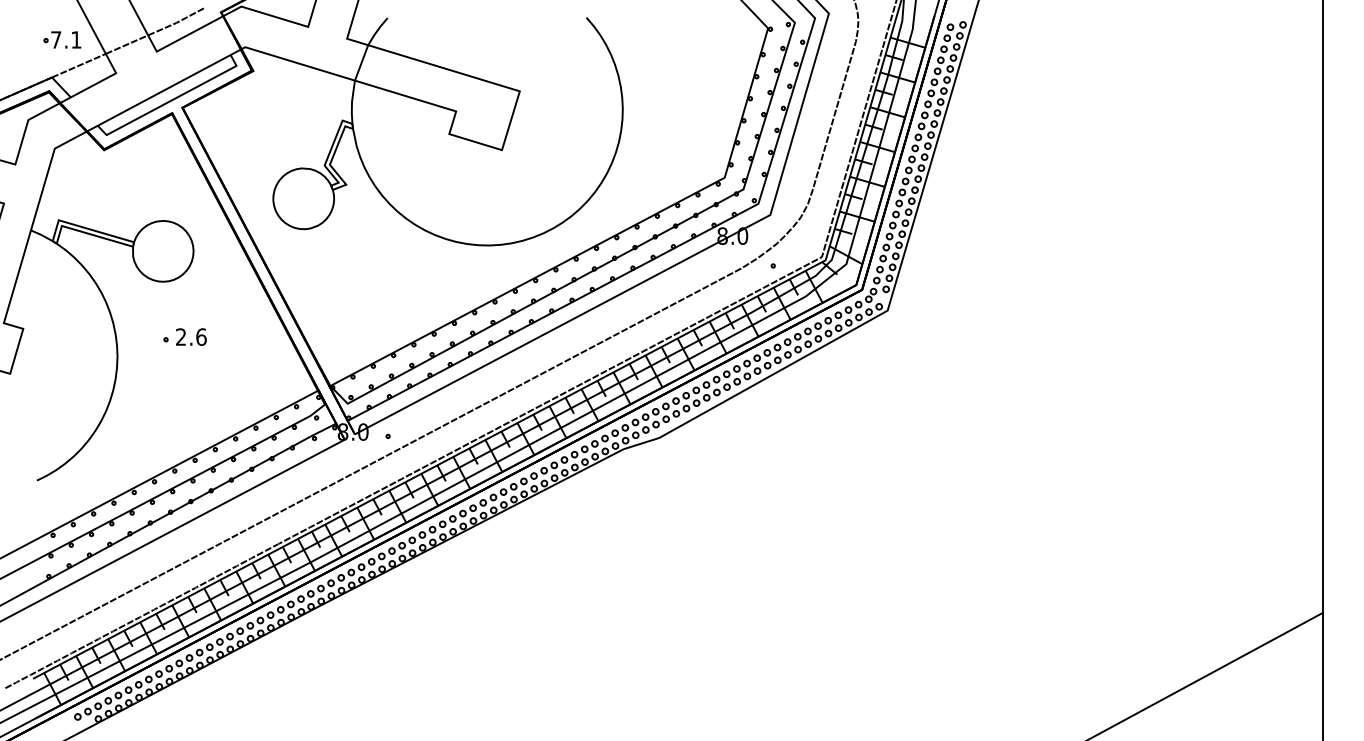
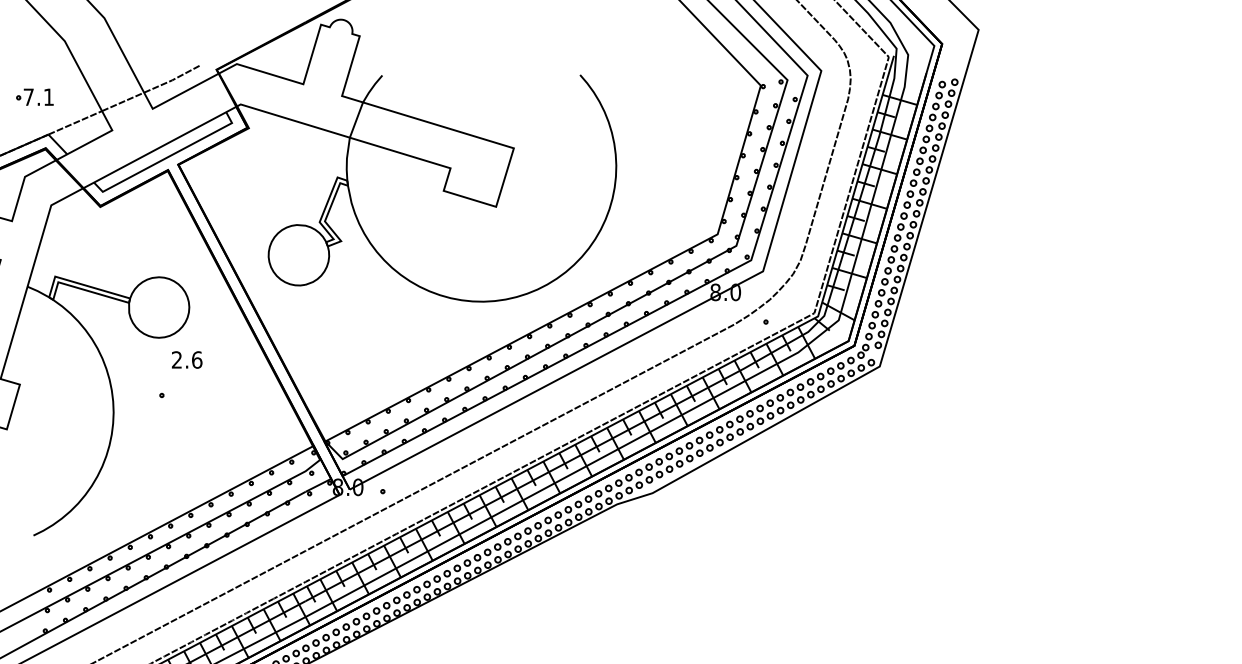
part: (62, 39) -> (35, 96), moved
text: (191, 336) -> (187, 359), moved

